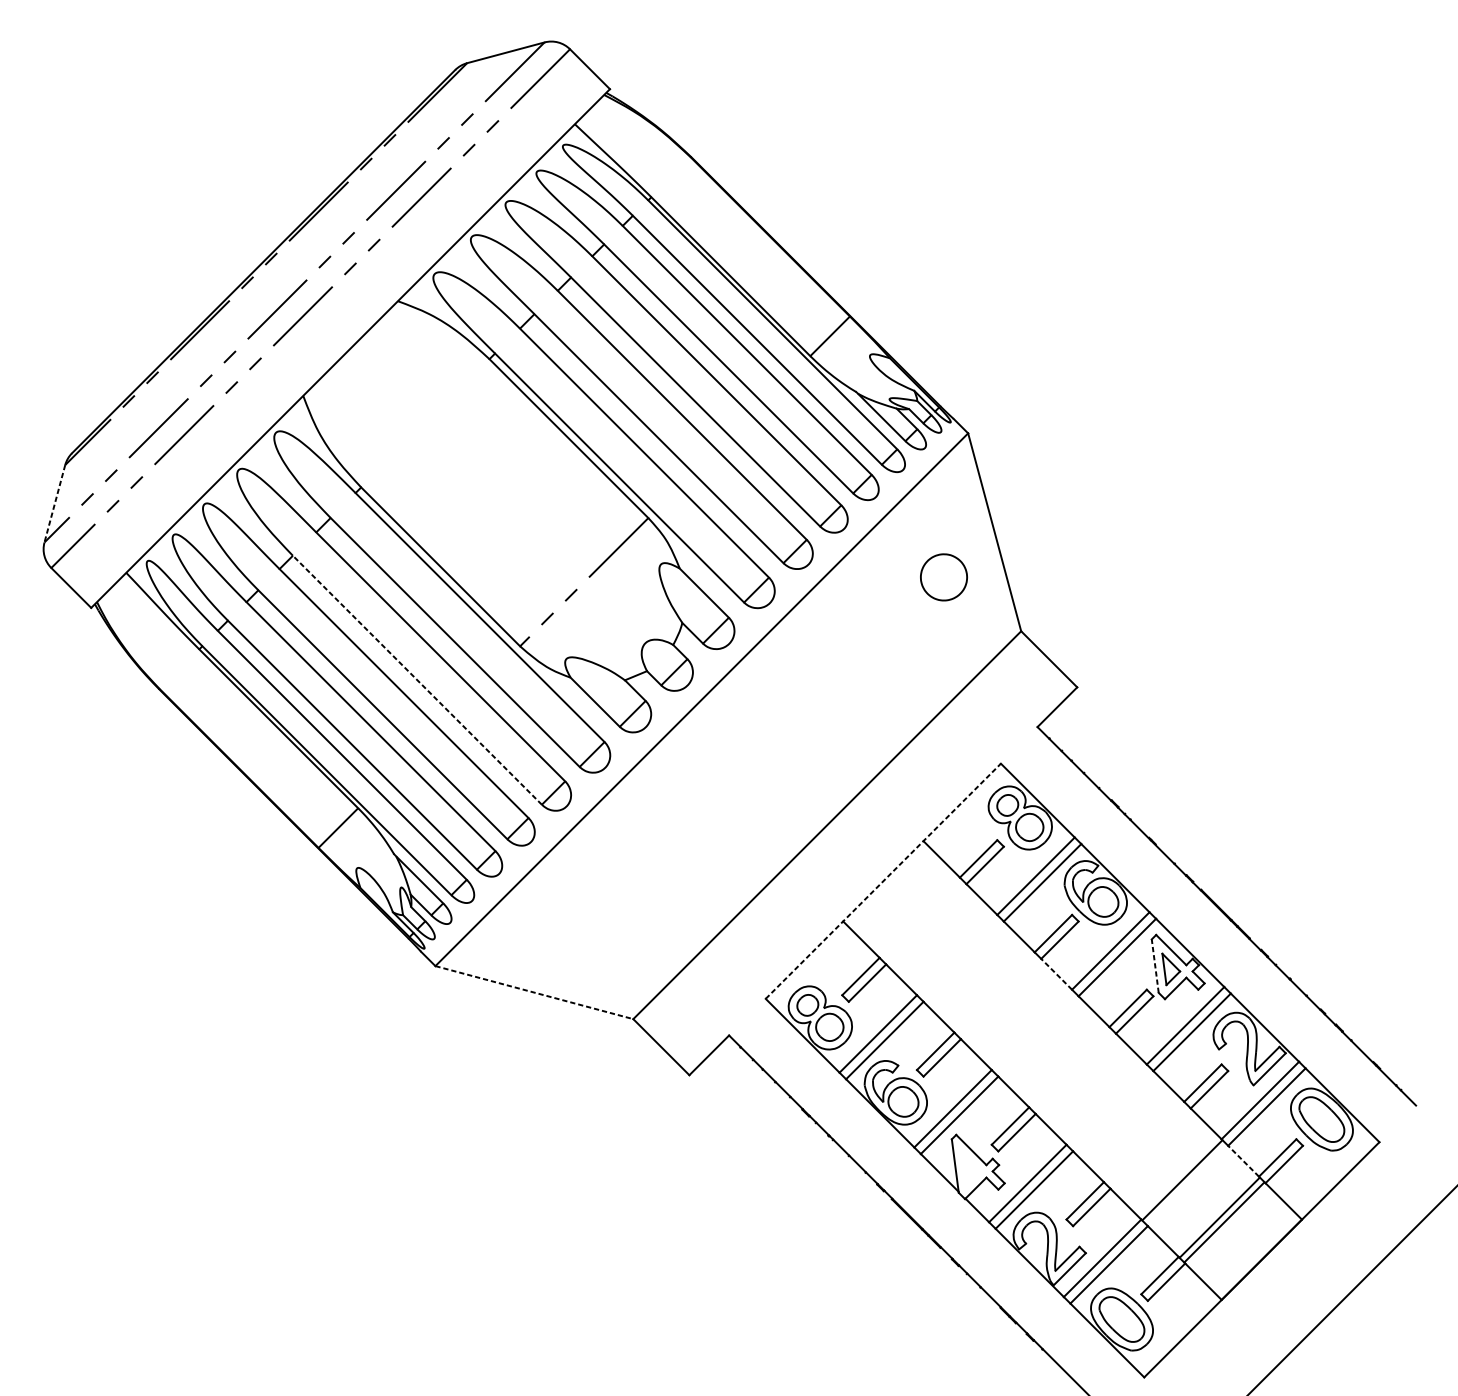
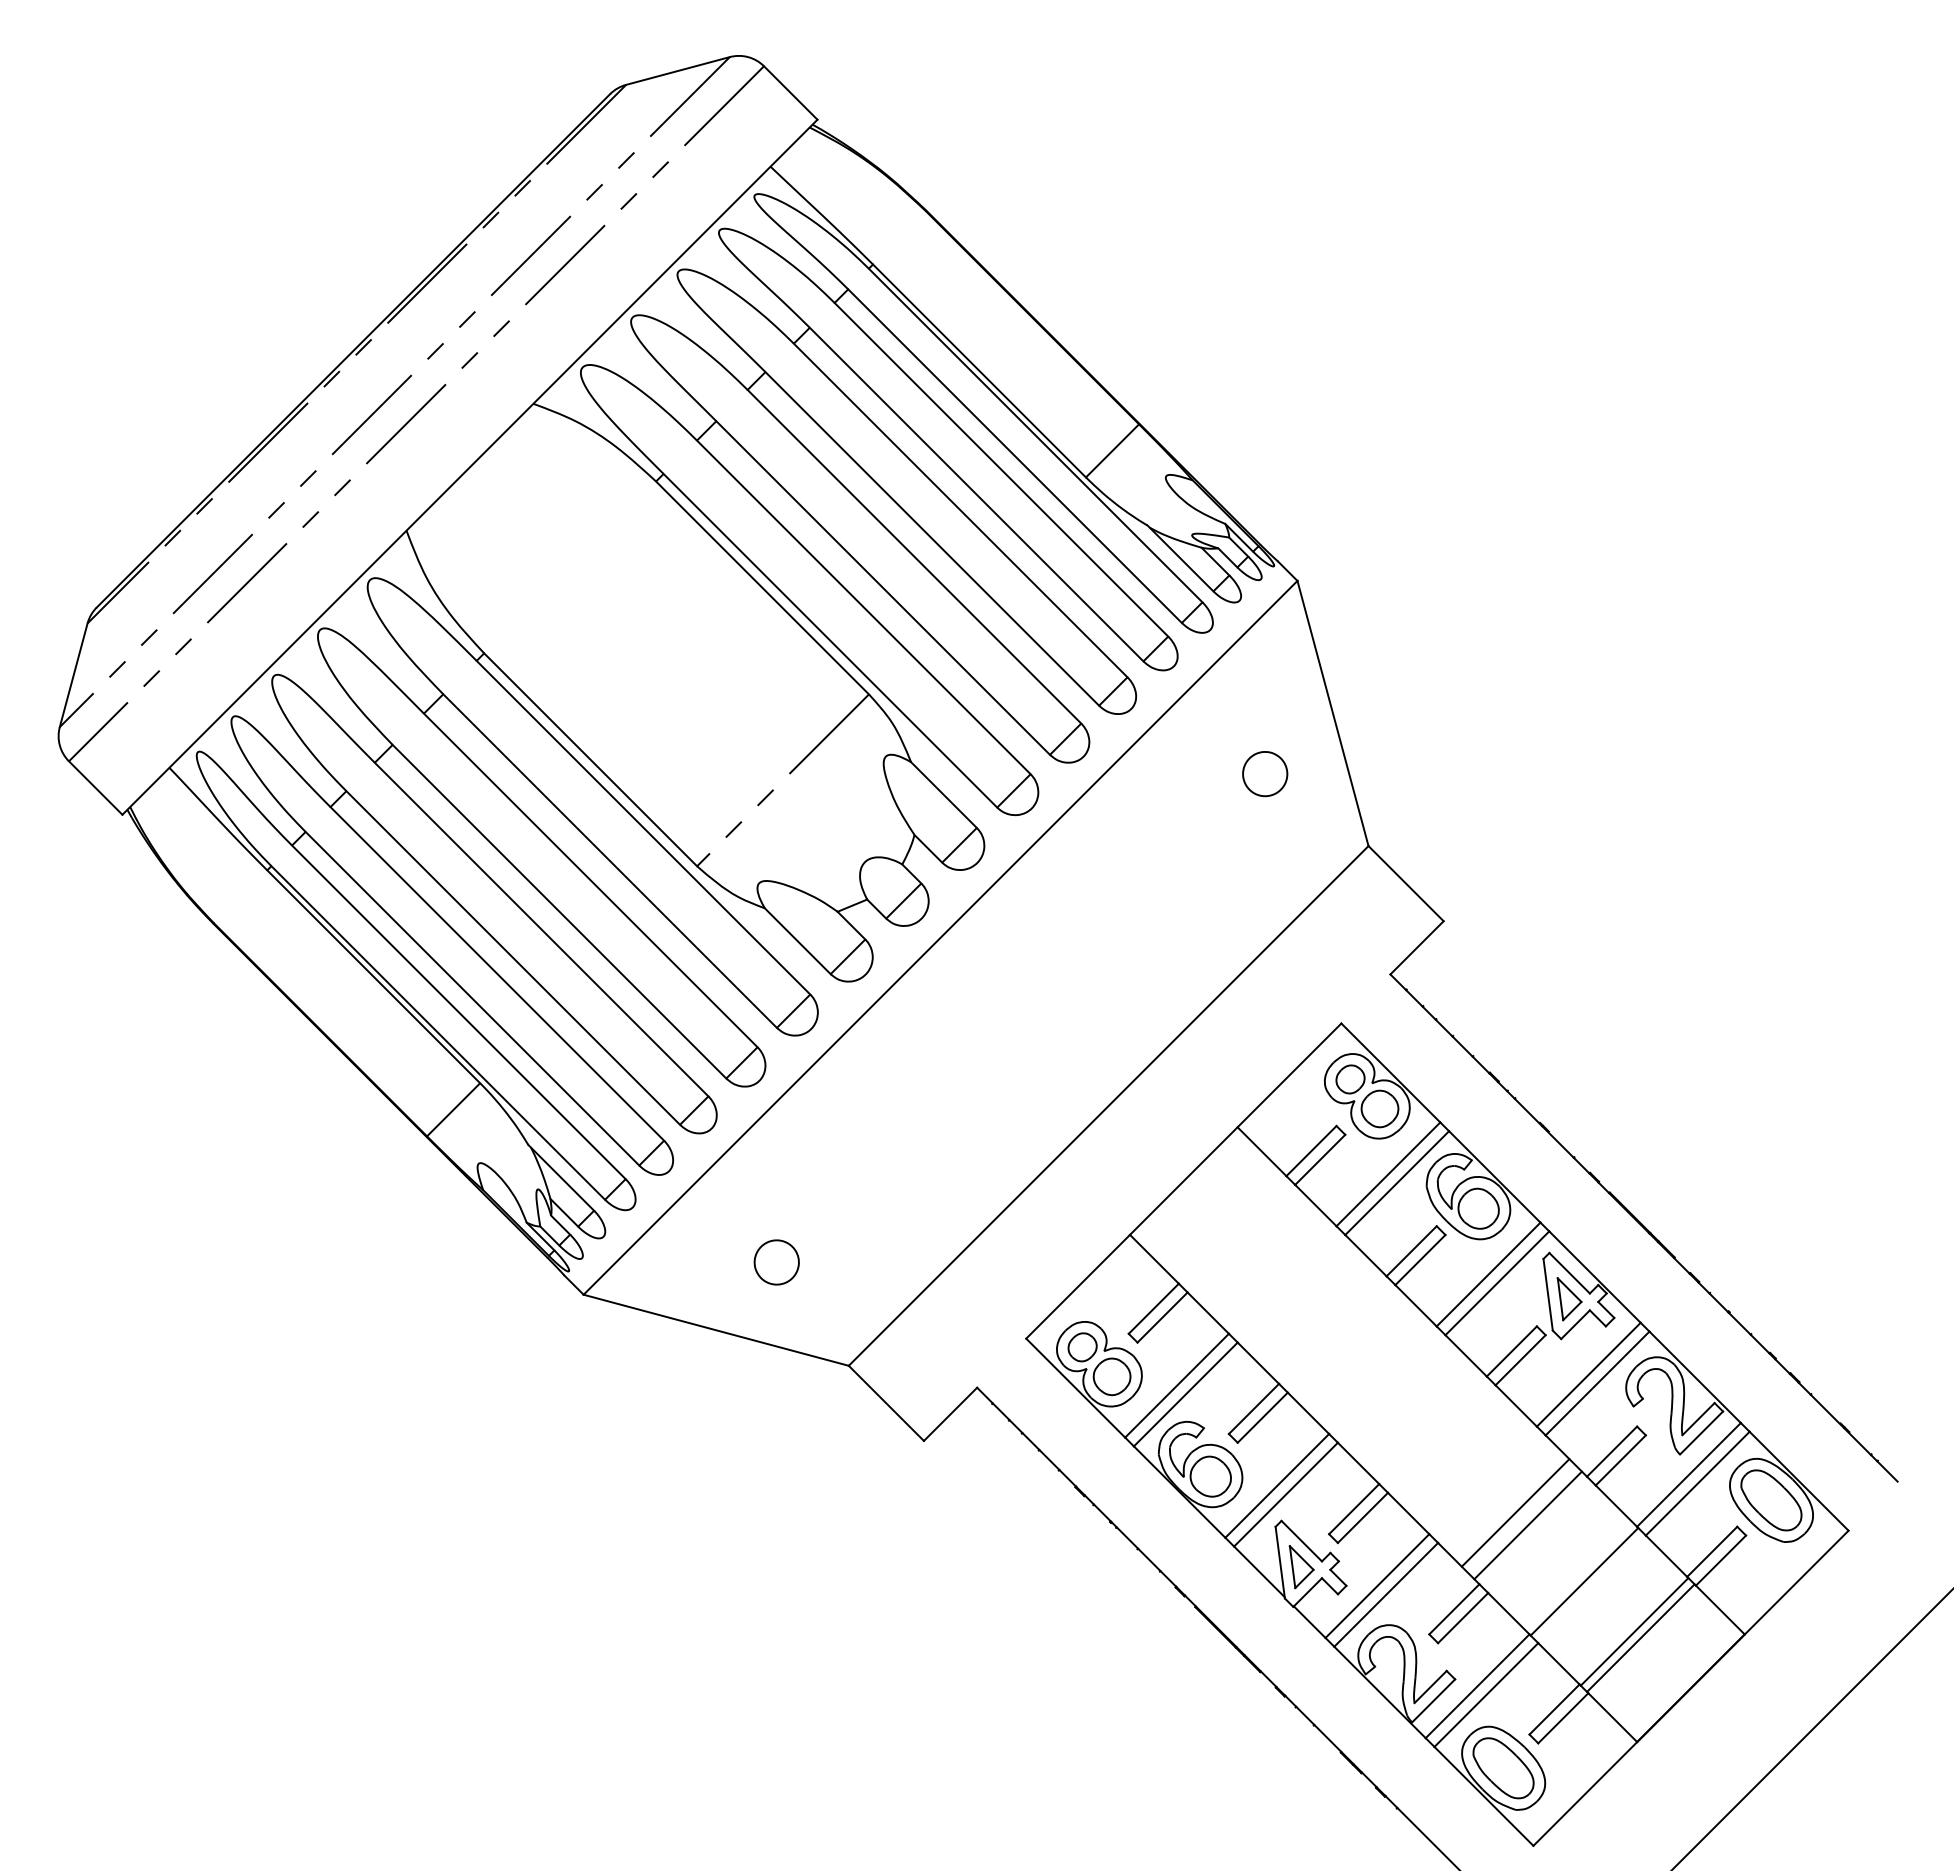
line: (54, 503) -> (73, 675), dashed -> solid
part: (944, 577) -> (1265, 774), size x0.71
line: (417, 680) -> (559, 911), dashed -> solid
line: (883, 881) -> (1183, 1181), dashed -> solid
part: (579, 942) -> (776, 1262), added
line: (1155, 965) -> (1548, 1294), dashed -> solid
line: (1056, 974) -> (1415, 1305), dashed -> solid
line: (534, 992) -> (716, 1330), dashed -> solid
line: (1130, 1128) -> (1515, 1512), added
line: (1139, 1138) -> (1527, 1525), added
line: (1243, 1160) -> (1666, 1555), dashed -> solid
part: (971, 1169) -> (1301, 1567), added

